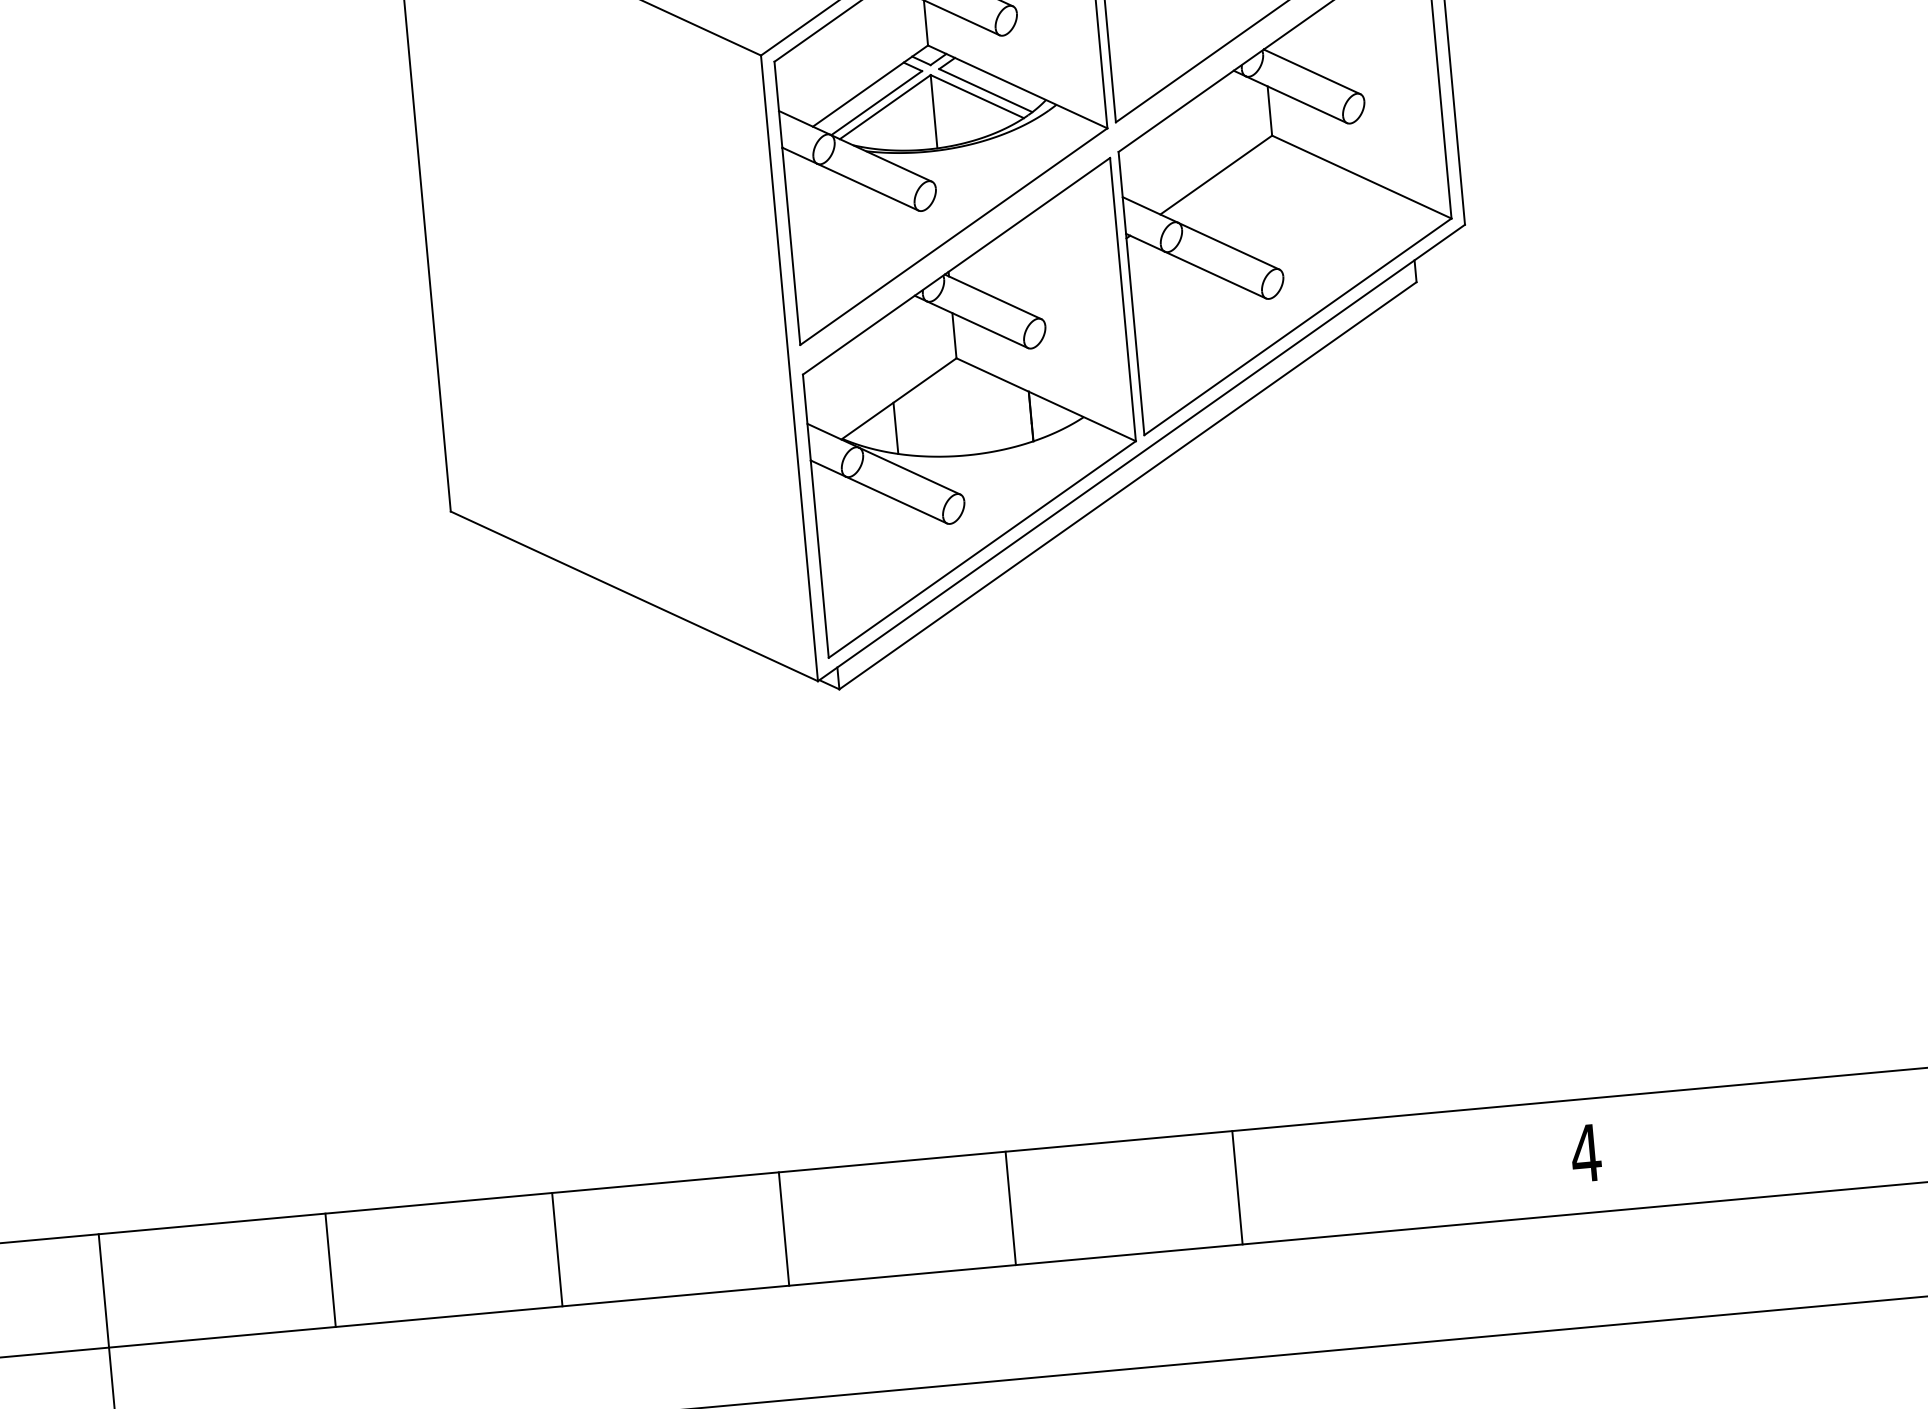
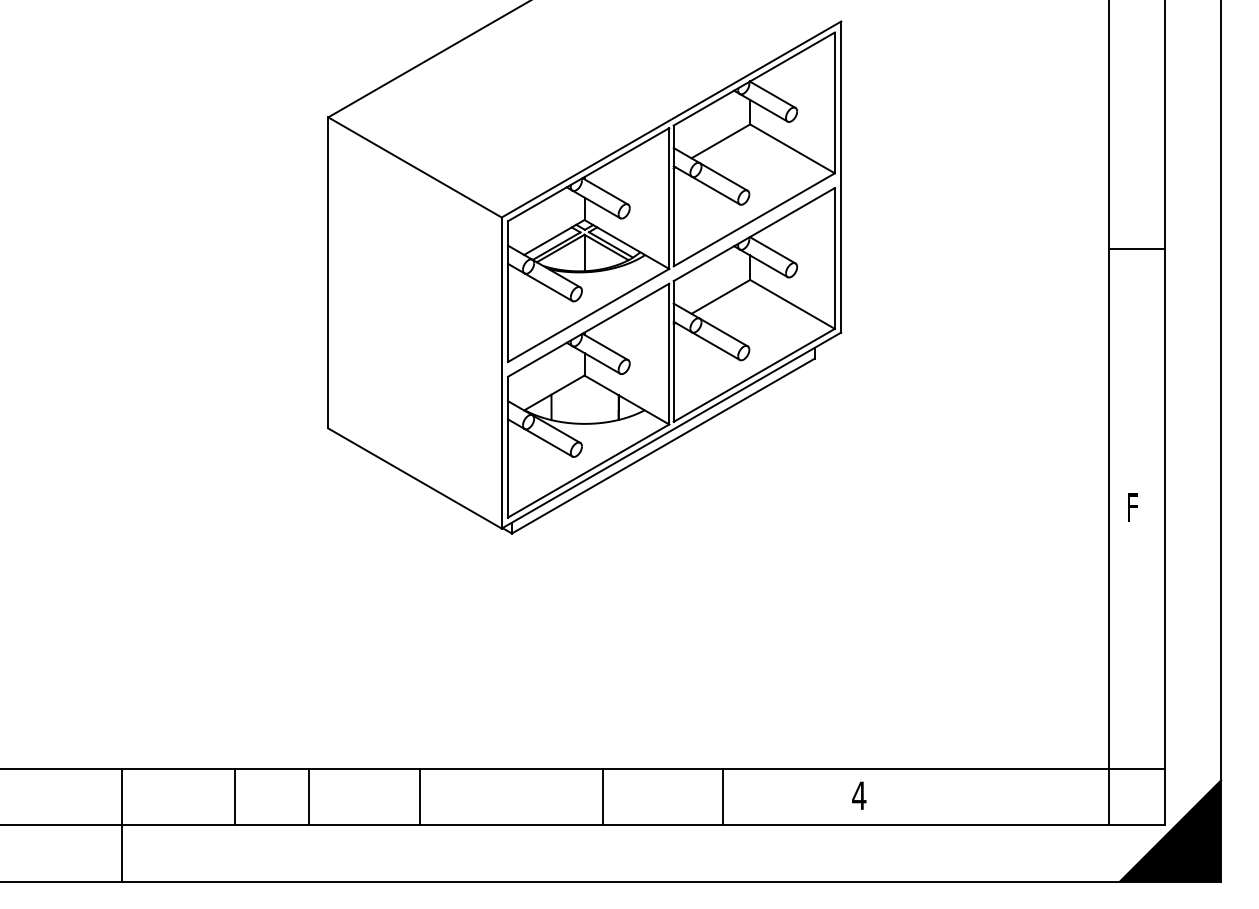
line: (1236, 1186) -> (722, 796), moved
line: (1011, 1207) -> (603, 796), moved
line: (784, 1227) -> (420, 796), moved
line: (556, 1248) -> (308, 796), moved

